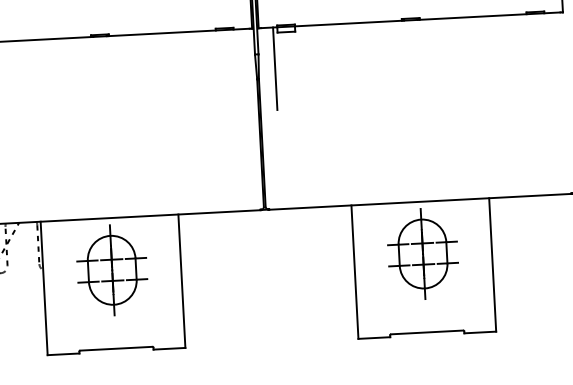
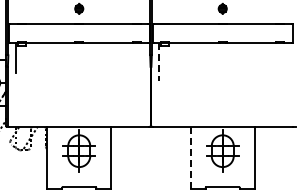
line: (275, 69) -> (159, 62), solid -> dashed
line: (353, 271) -> (190, 157), solid -> dashed

